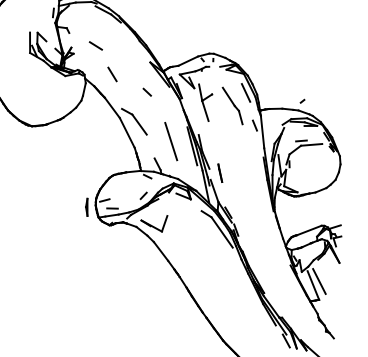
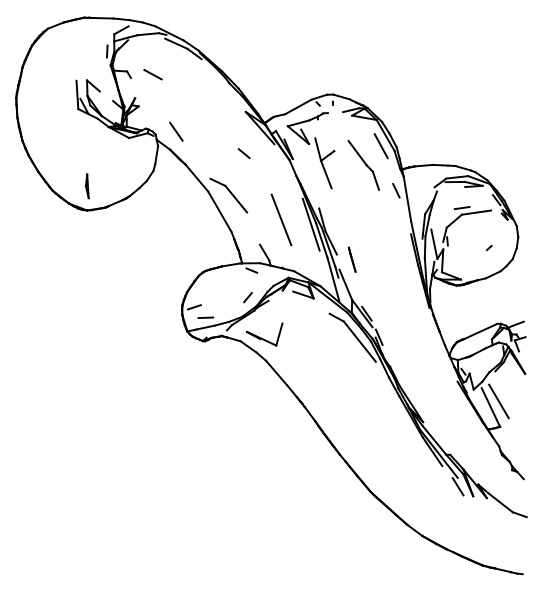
line: (95, 45) -> (152, 74), moved
line: (112, 74) -> (176, 131), moved
line: (302, 100) -> (489, 247), moved
part: (86, 207) -> (86, 186), moved

